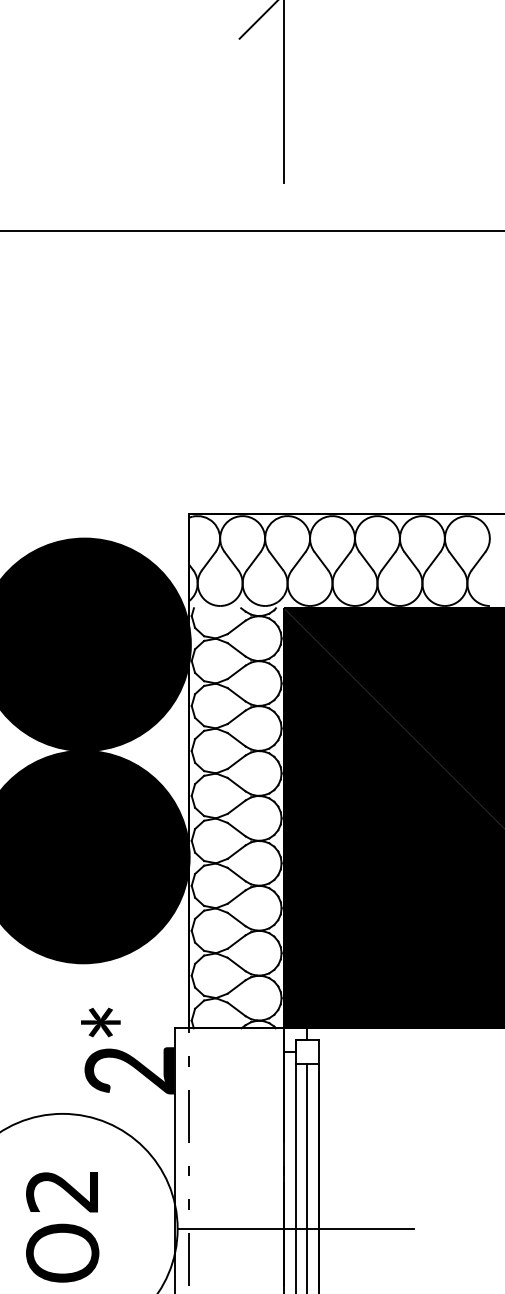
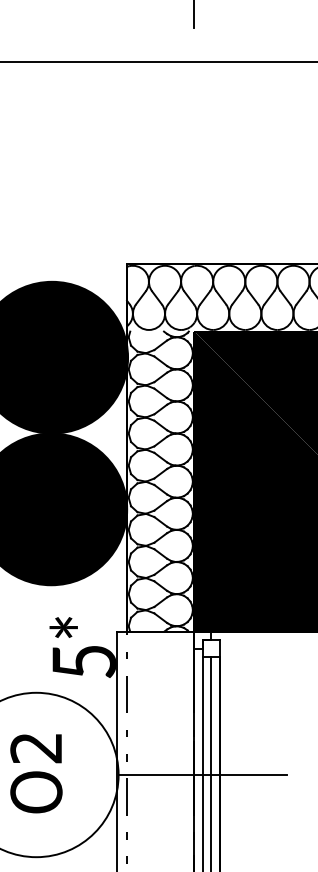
text: (128, 1070) -> (83, 661), 2 -> 5

